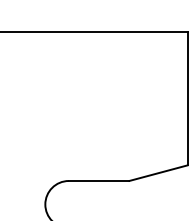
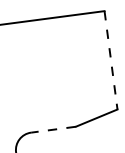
line: (187, 98) -> (110, 60), solid -> dashed
line: (98, 181) -> (53, 130), solid -> dashed

